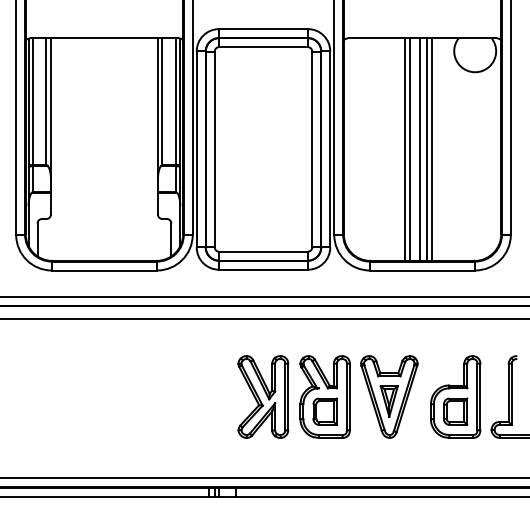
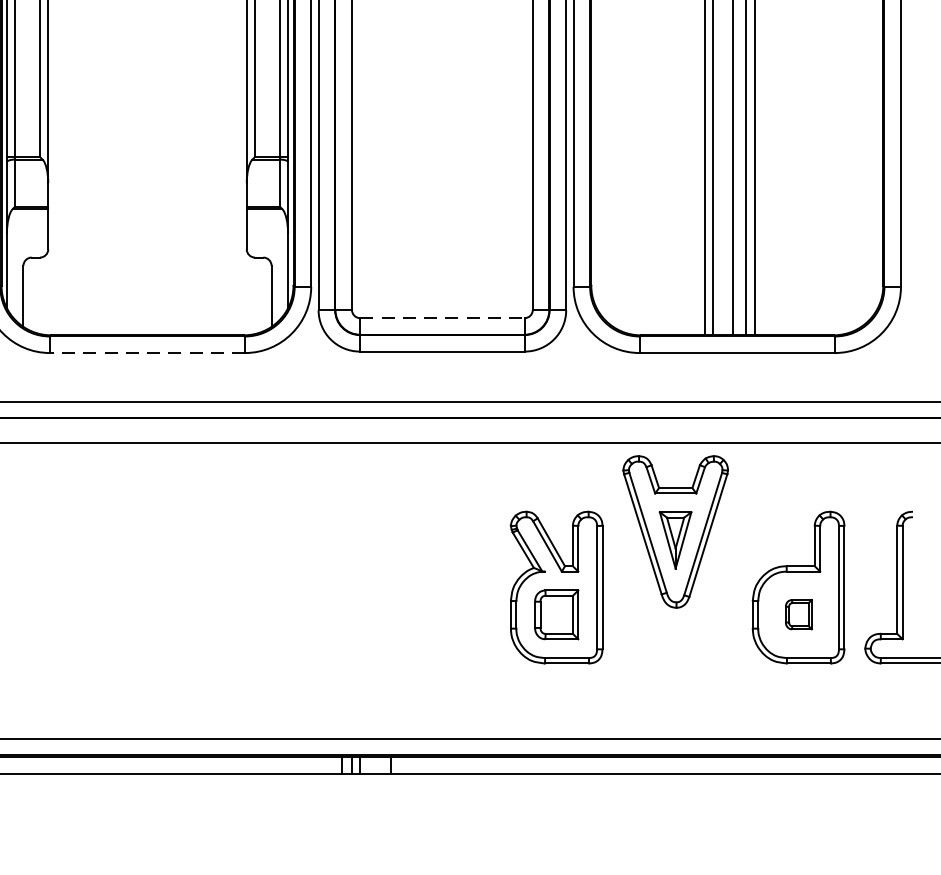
line: (264, 251) -> (444, 317), solid -> dashed
line: (104, 270) -> (147, 353), solid -> dashed
part: (263, 396) -> (442, 586), removed
part: (389, 396) -> (676, 531), moved
part: (455, 411) -> (798, 614), size x0.6

